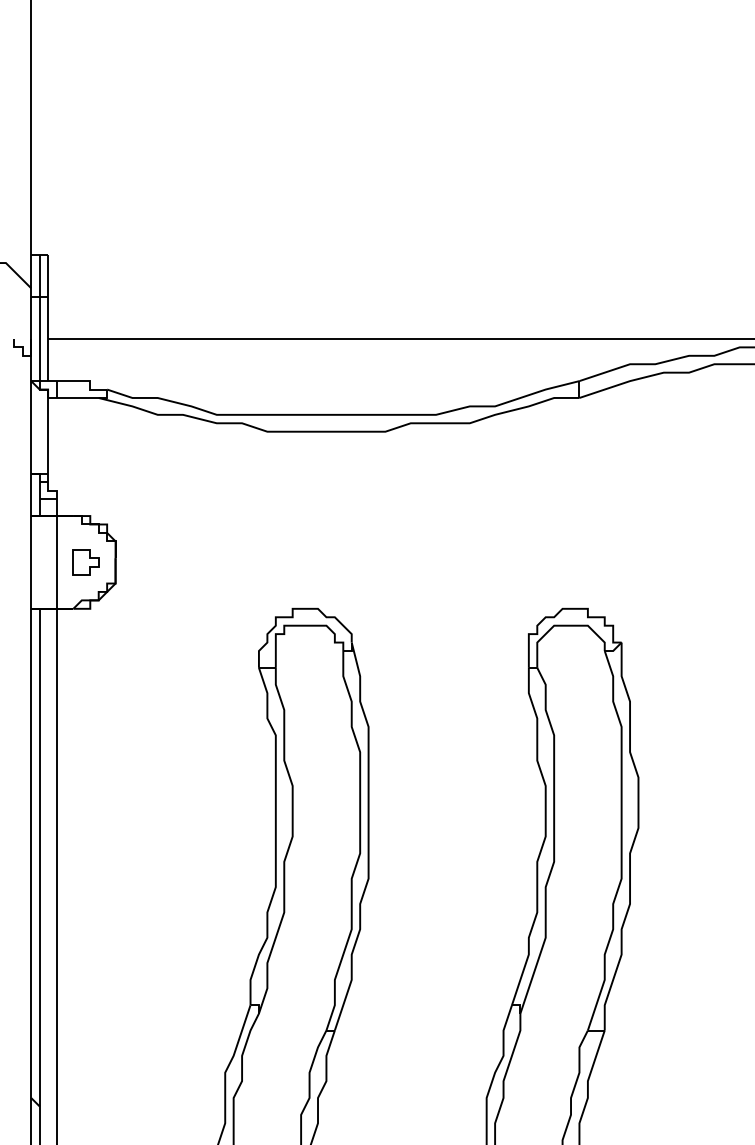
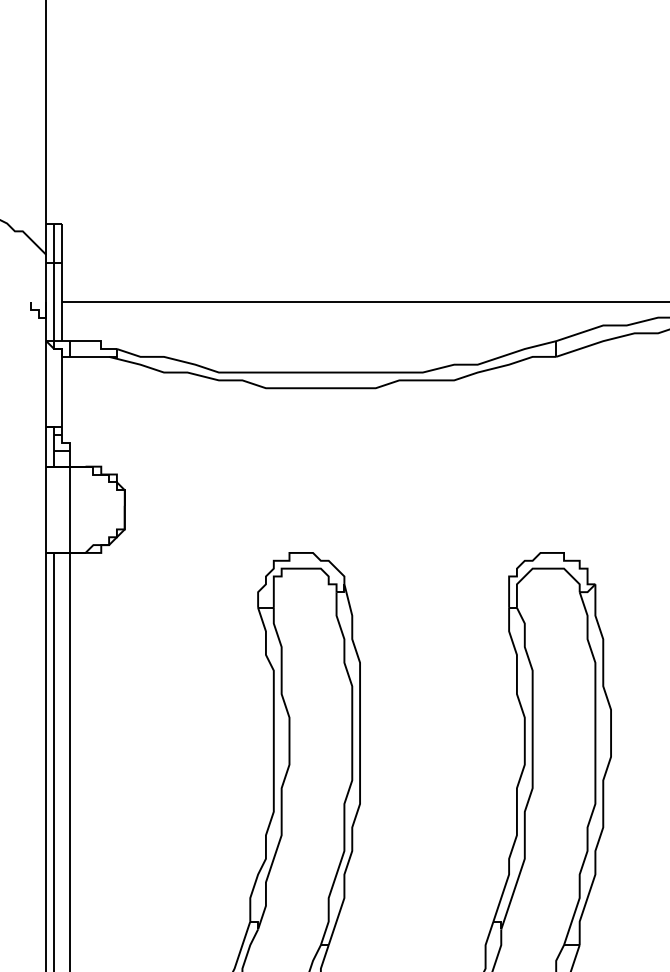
part: (85, 562) -> (96, 509), removed

